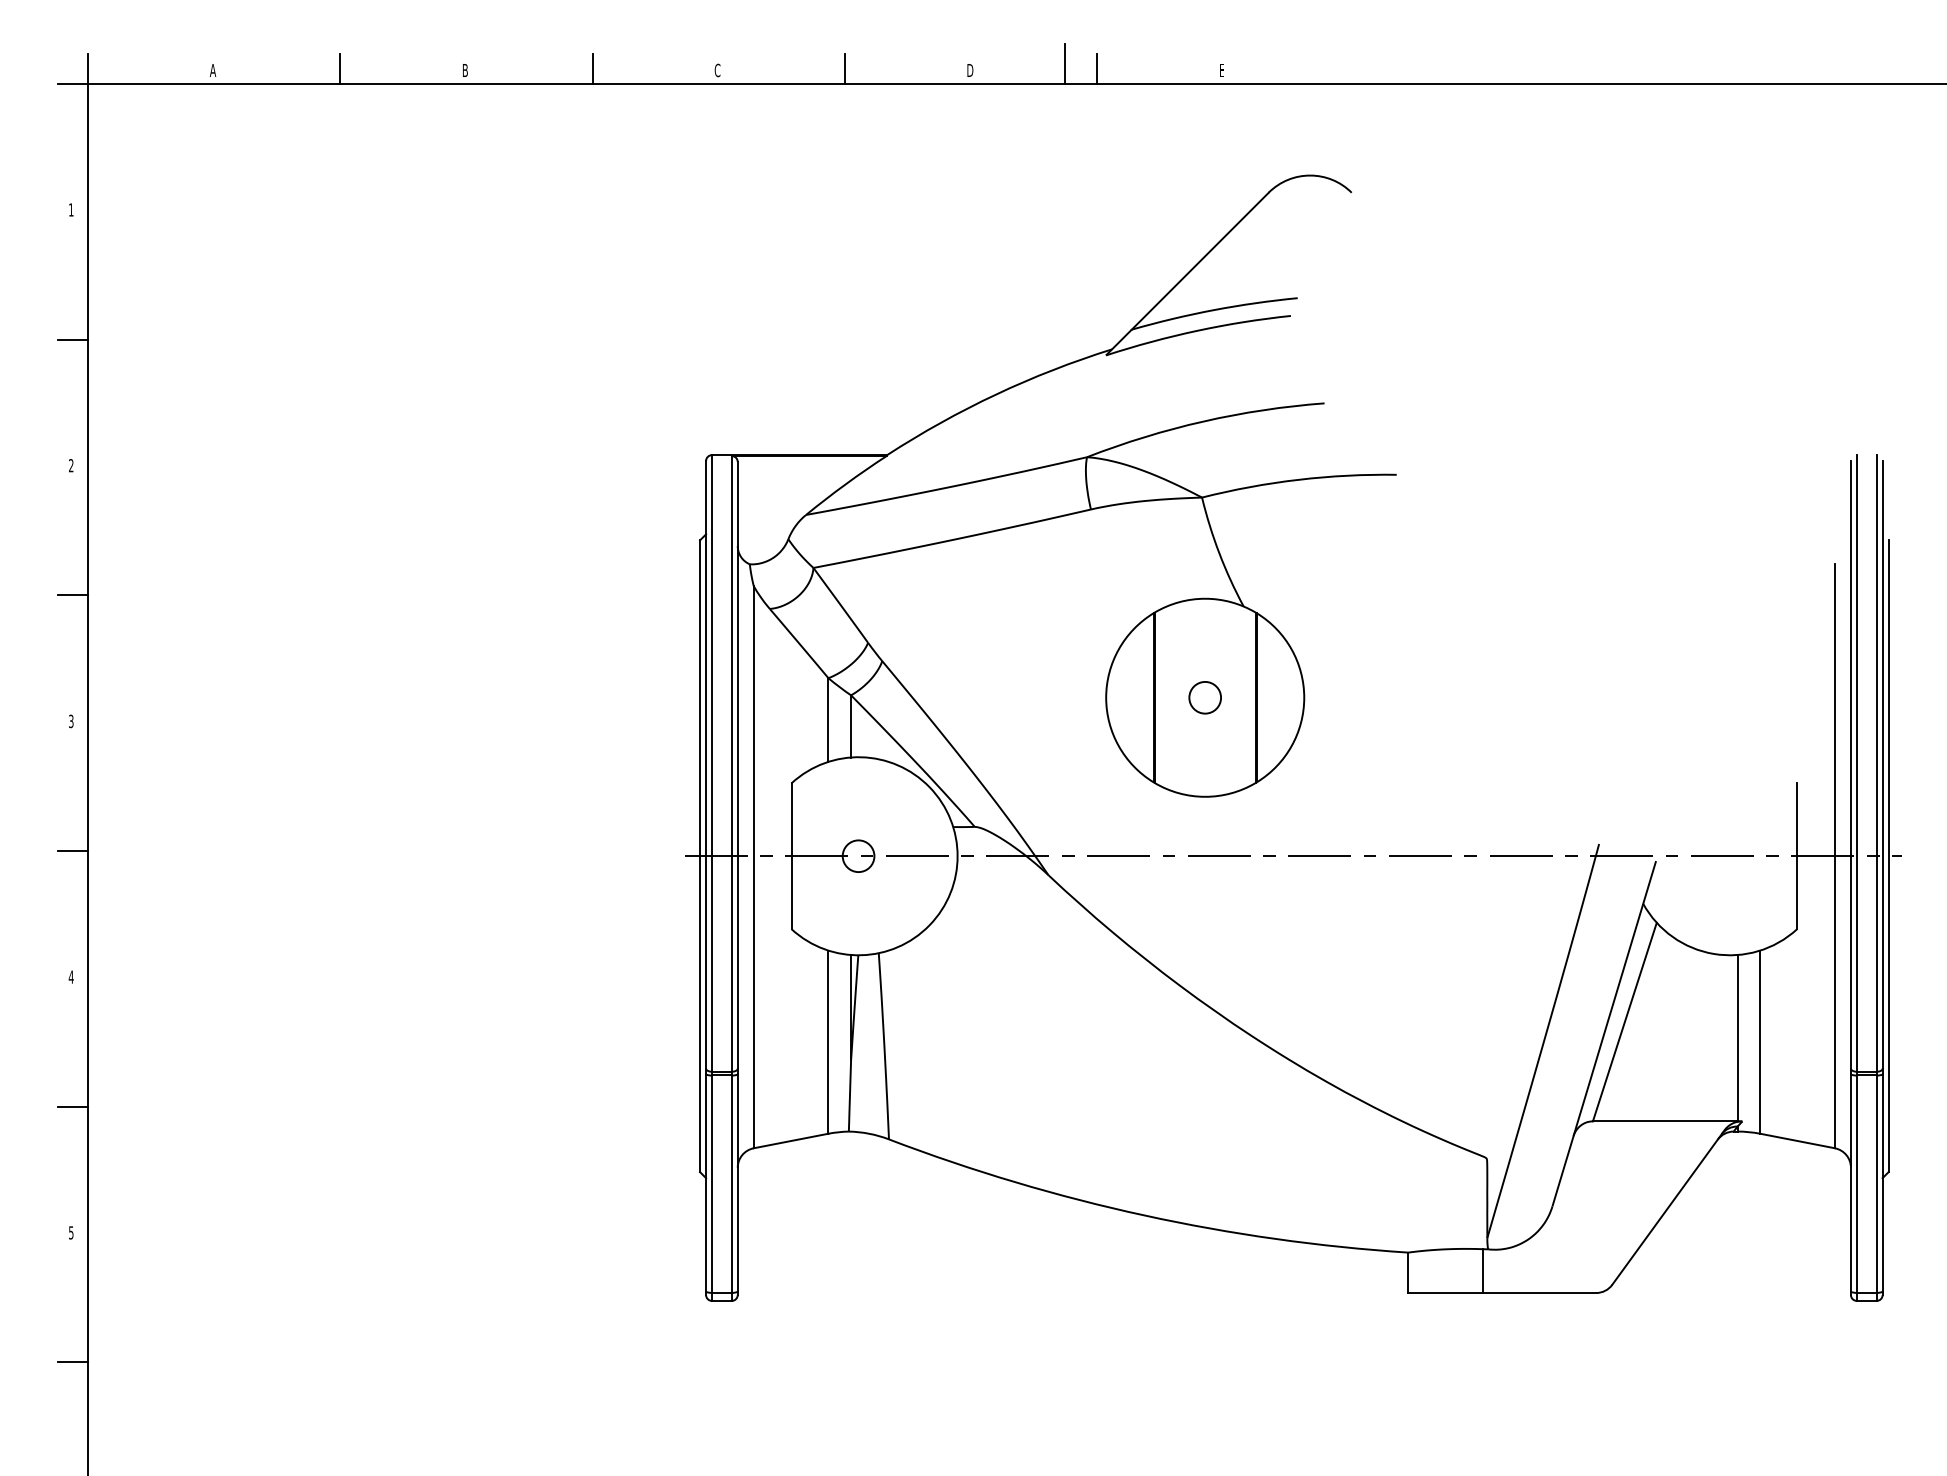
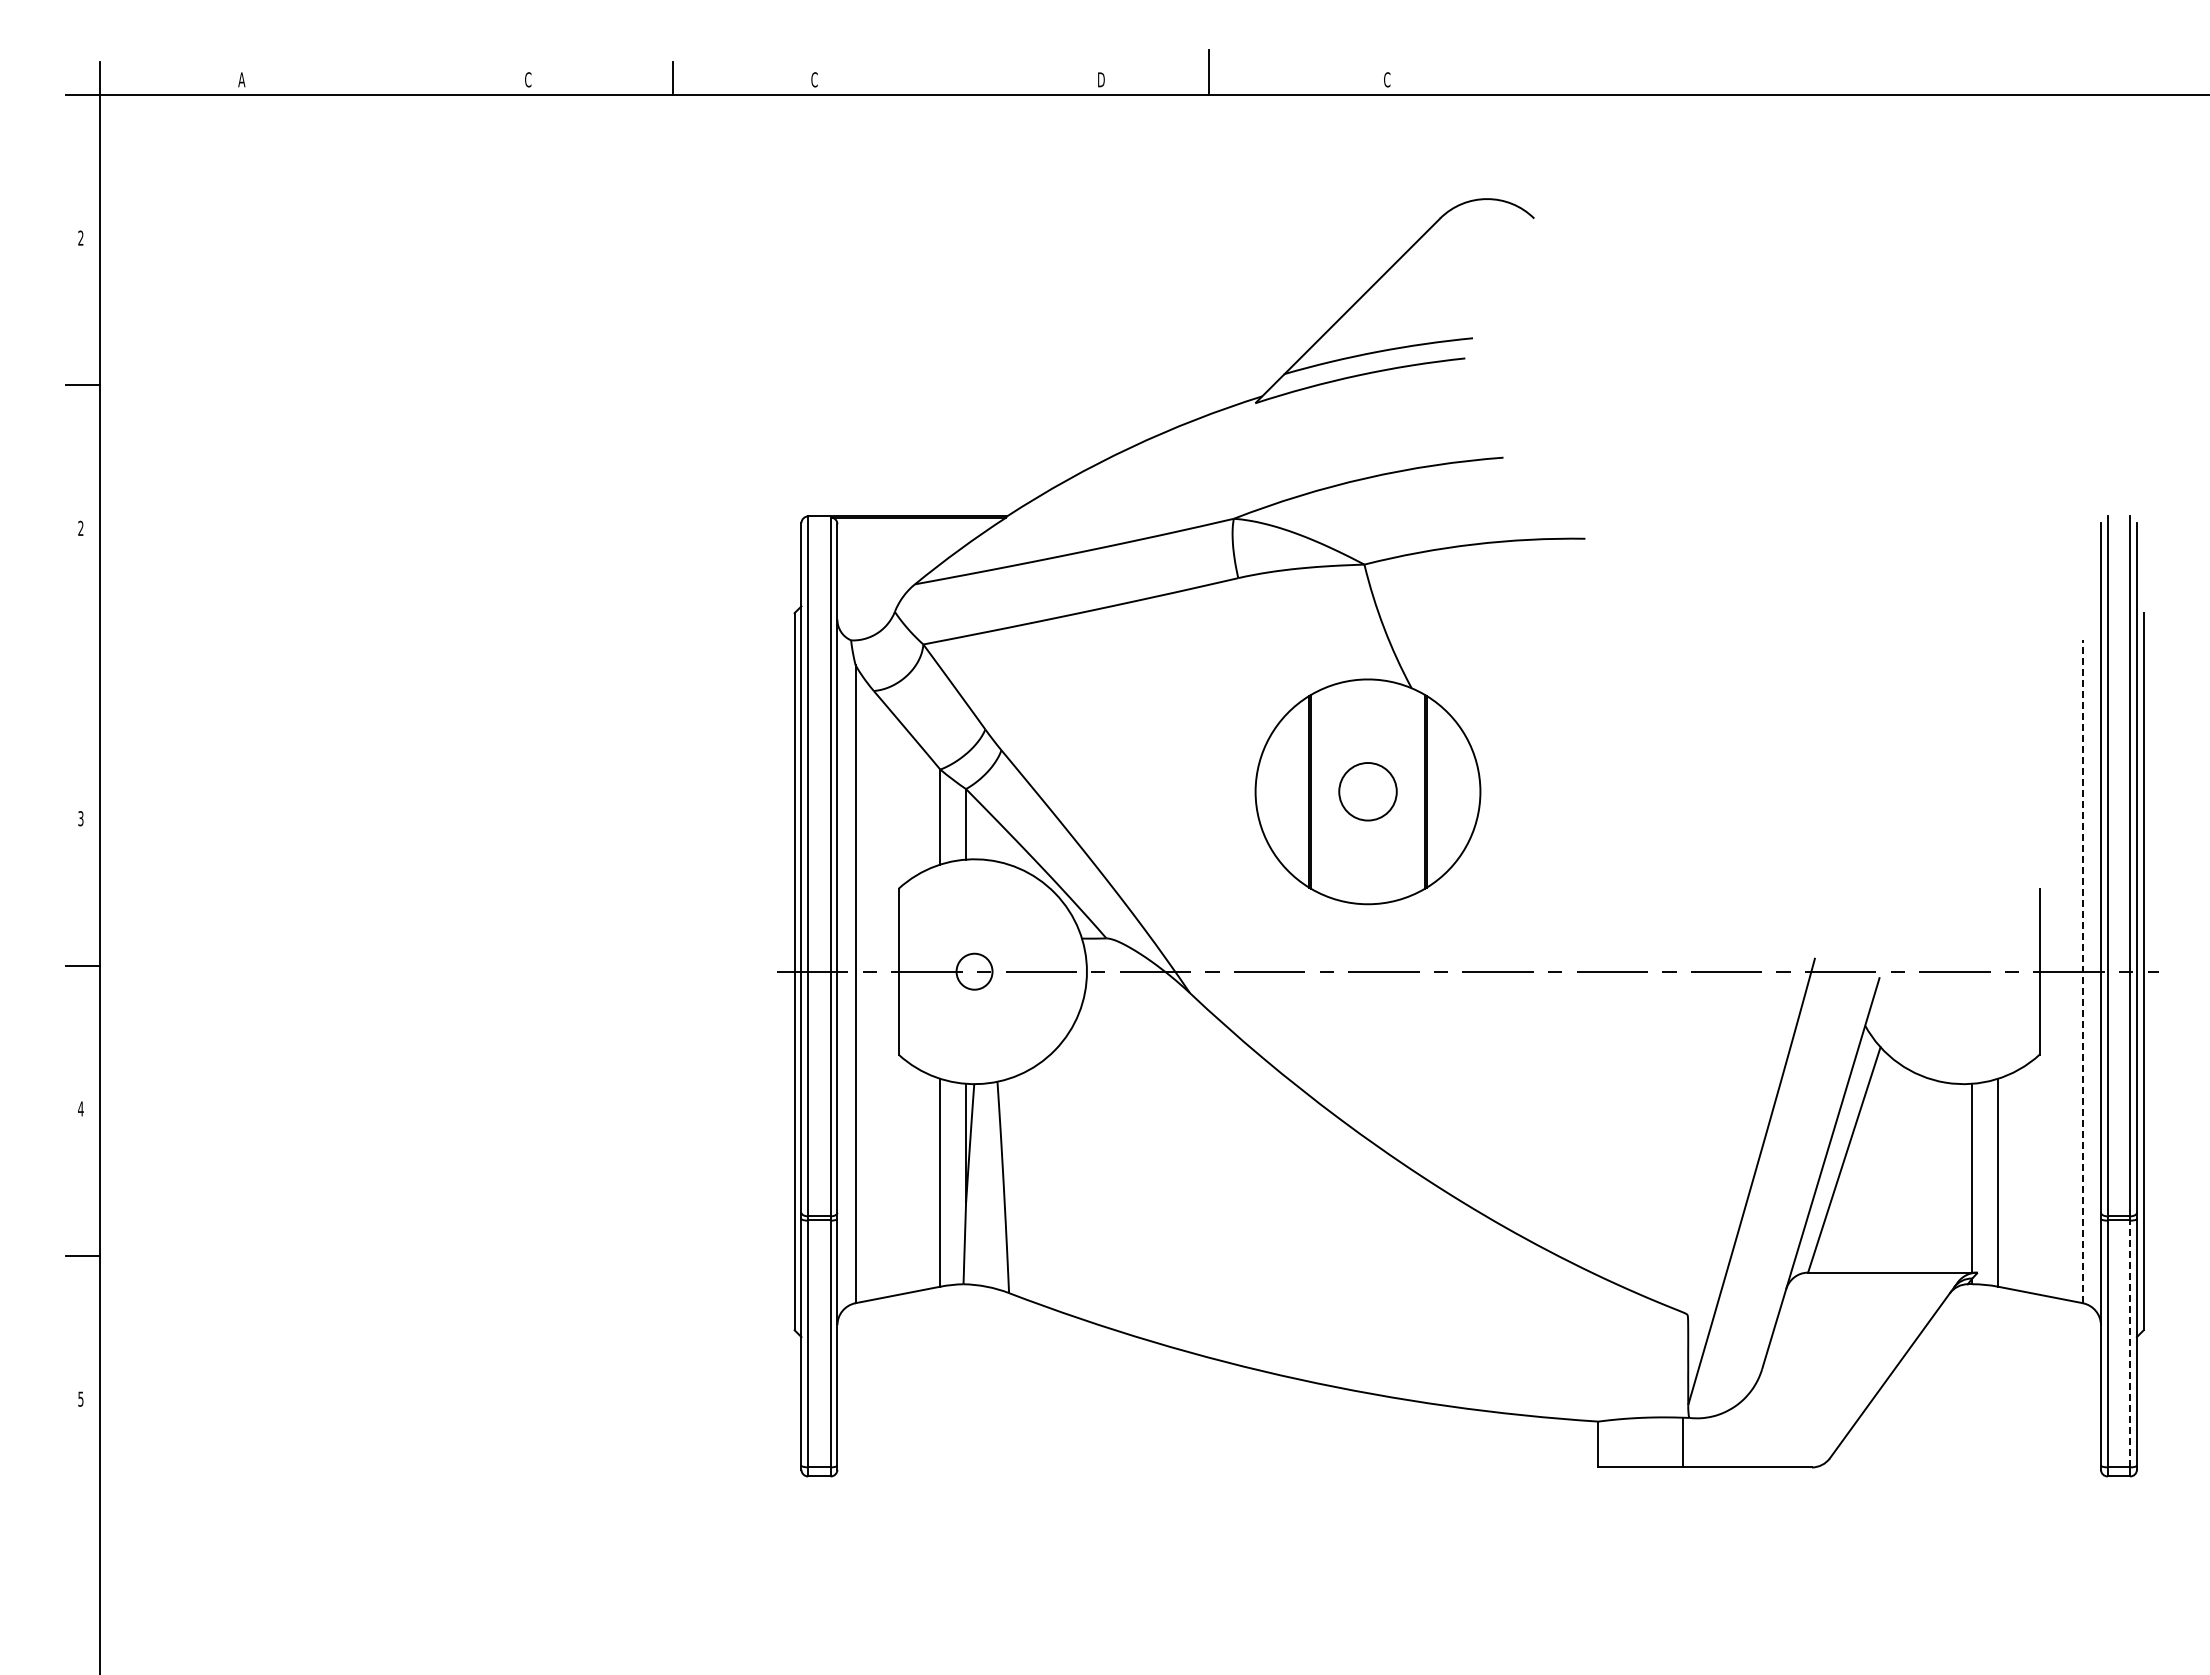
line: (340, 69) -> (386, 78), removed
line: (844, 69) -> (958, 78), removed
line: (1097, 69) -> (1245, 78), removed
text: (465, 70) -> (528, 79), B -> C
text: (1222, 70) -> (1387, 79), E -> C
text: (70, 209) -> (80, 237), 1 -> 2
line: (73, 595) -> (83, 675), removed
circle: (1204, 697) -> (1367, 791), size x1.6
line: (1834, 856) -> (2082, 971), solid -> dashed
line: (1876, 1183) -> (2130, 1343), solid -> dashed
line: (73, 1362) -> (83, 1546), removed

